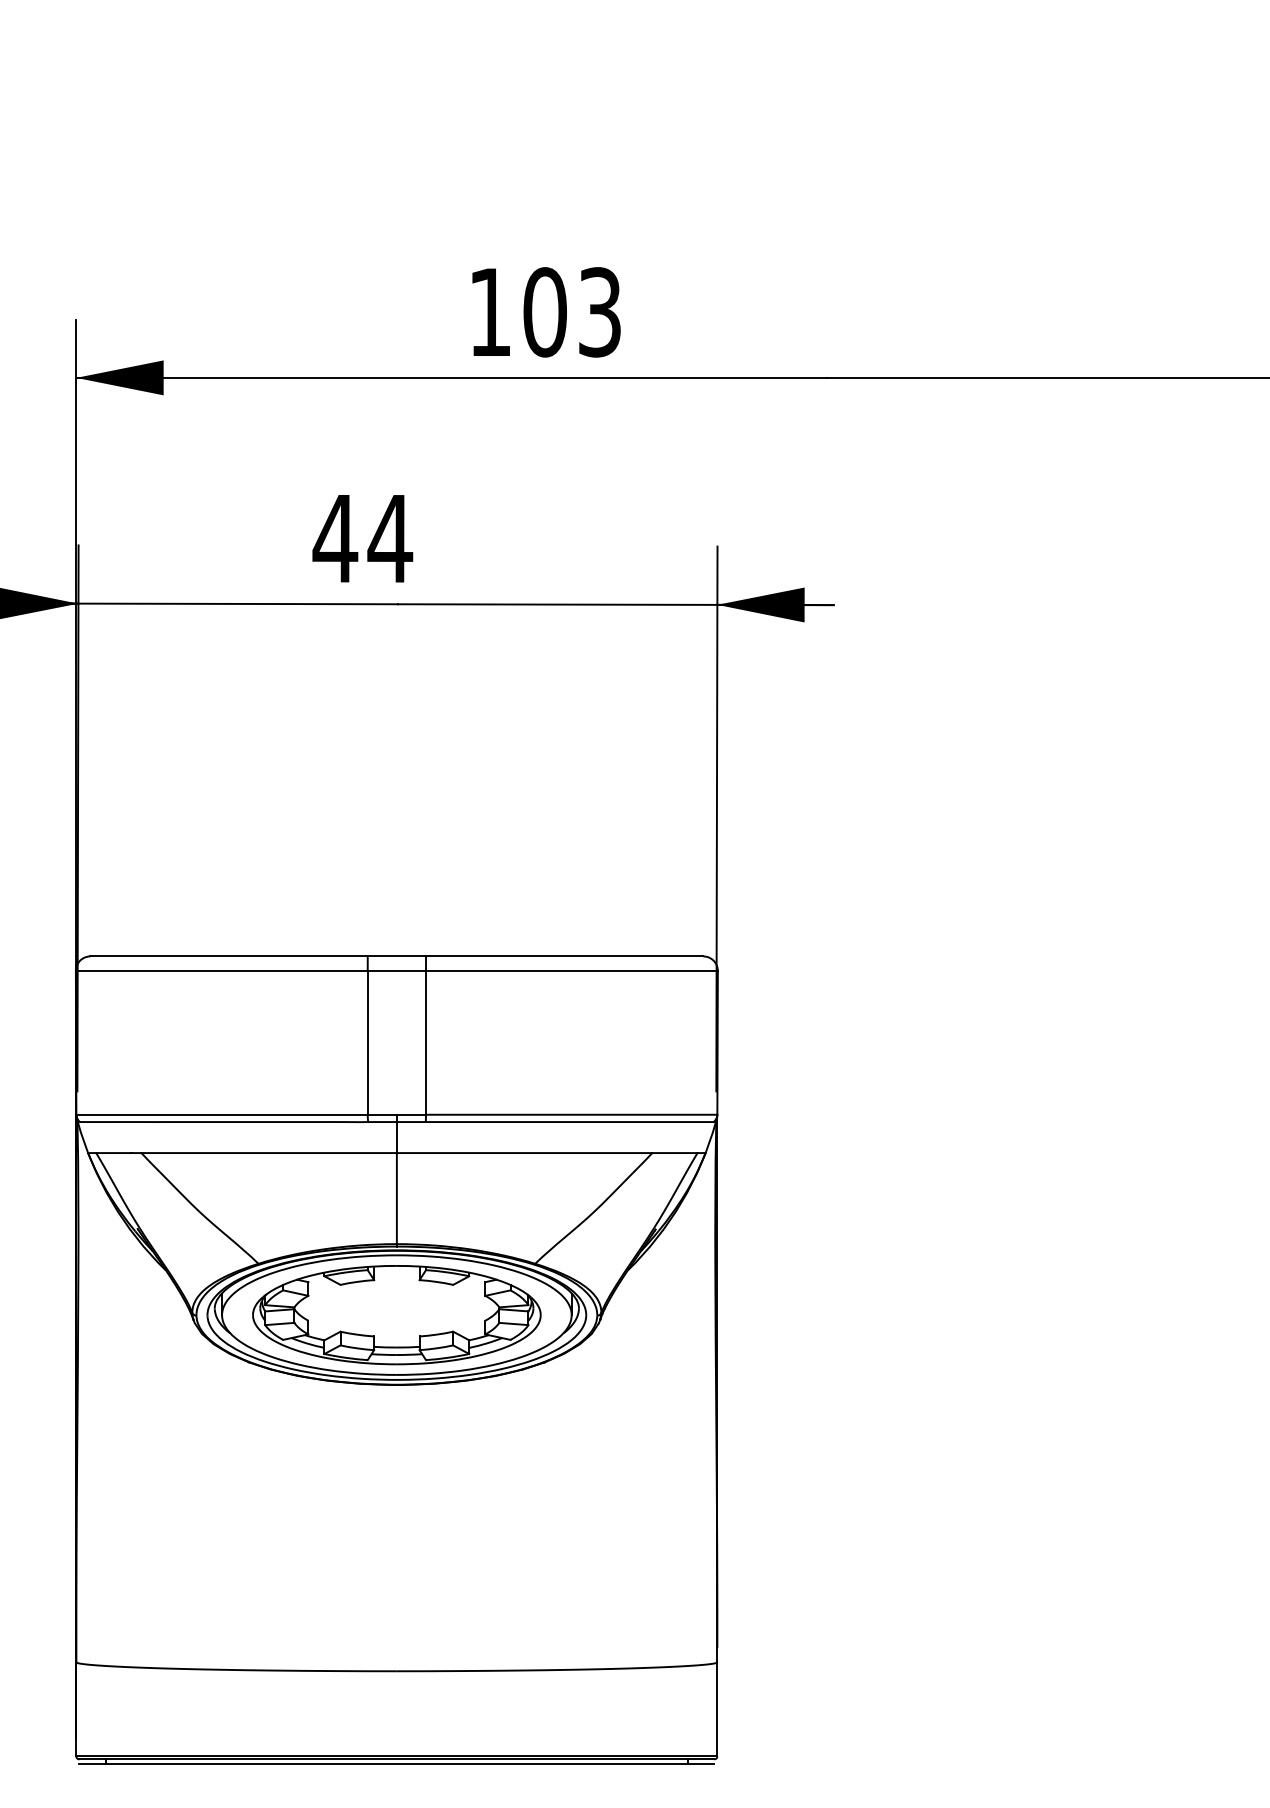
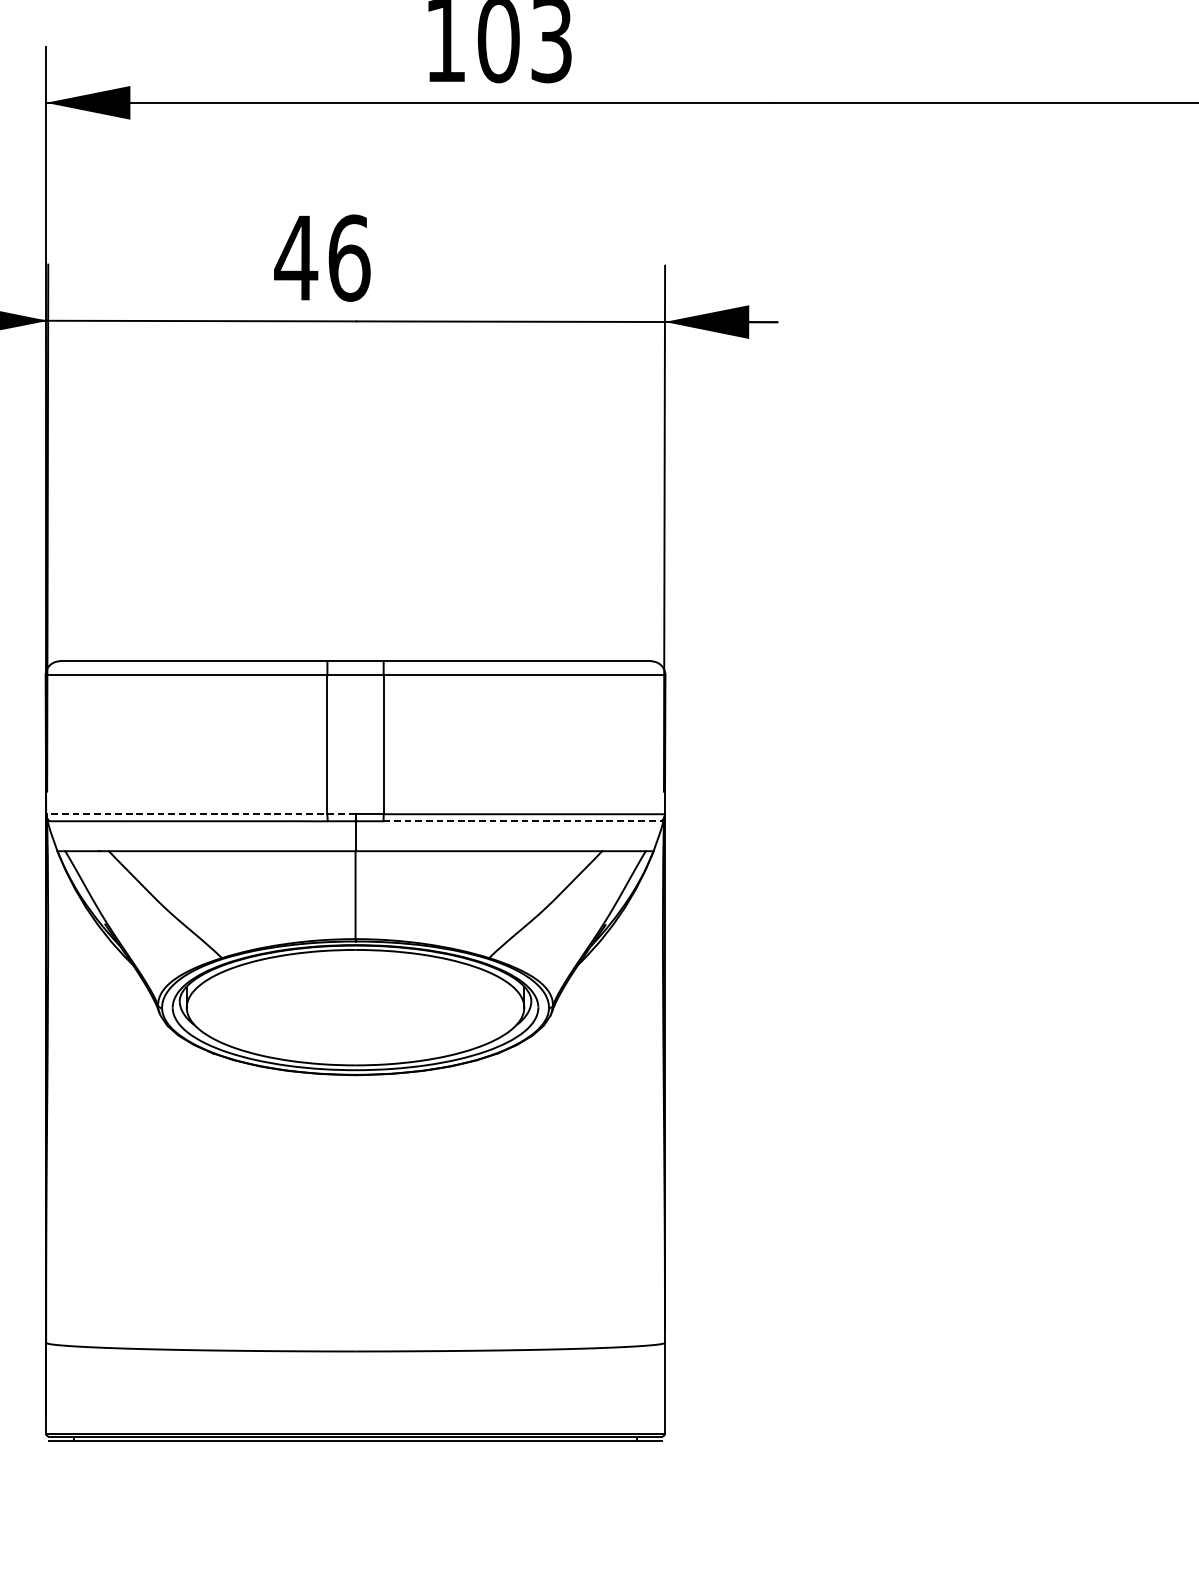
text: (390, 538) -> (349, 257), 44 -> 46
line: (236, 1114) -> (200, 813), solid -> dashed
line: (570, 1122) -> (523, 821), solid -> dashed
part: (396, 1315) -> (355, 1008), removed

